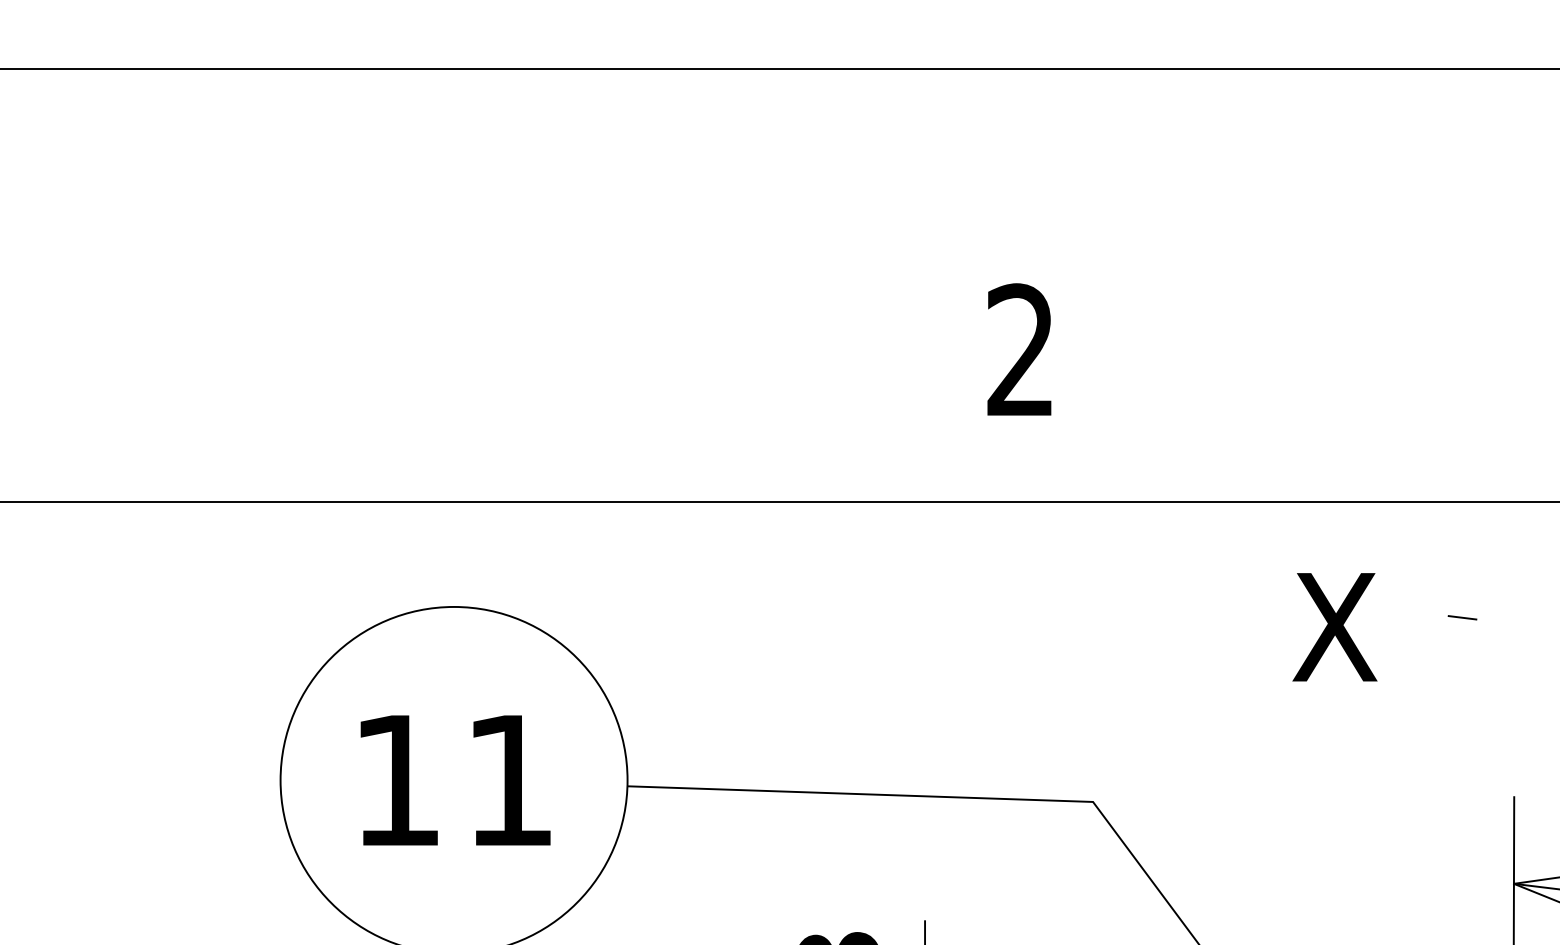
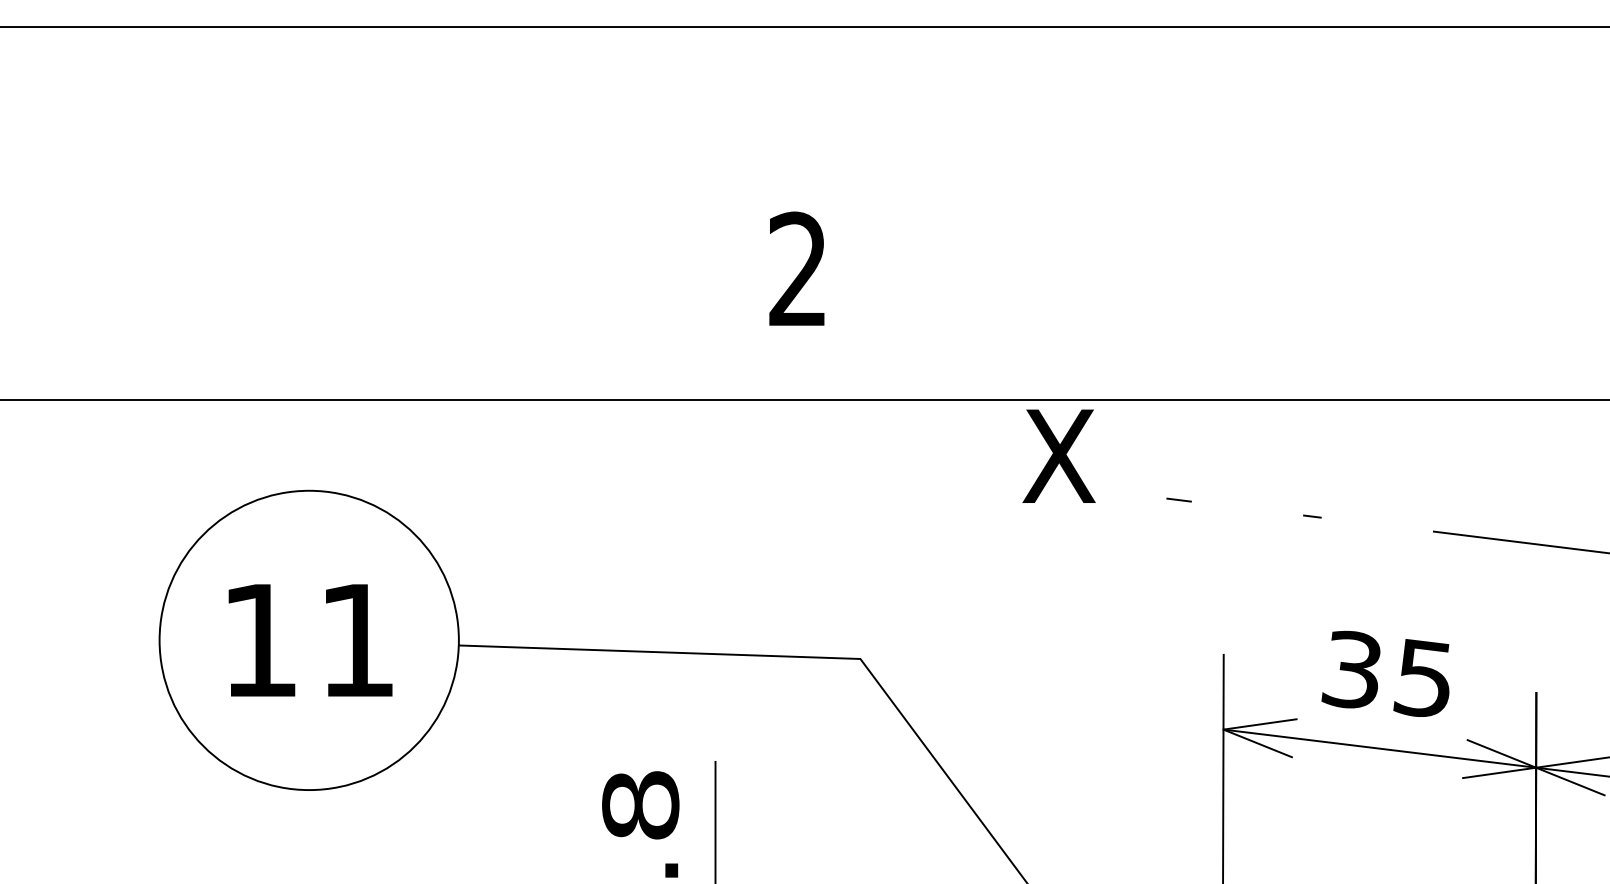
text: (1334, 626) -> (1058, 455), moved

